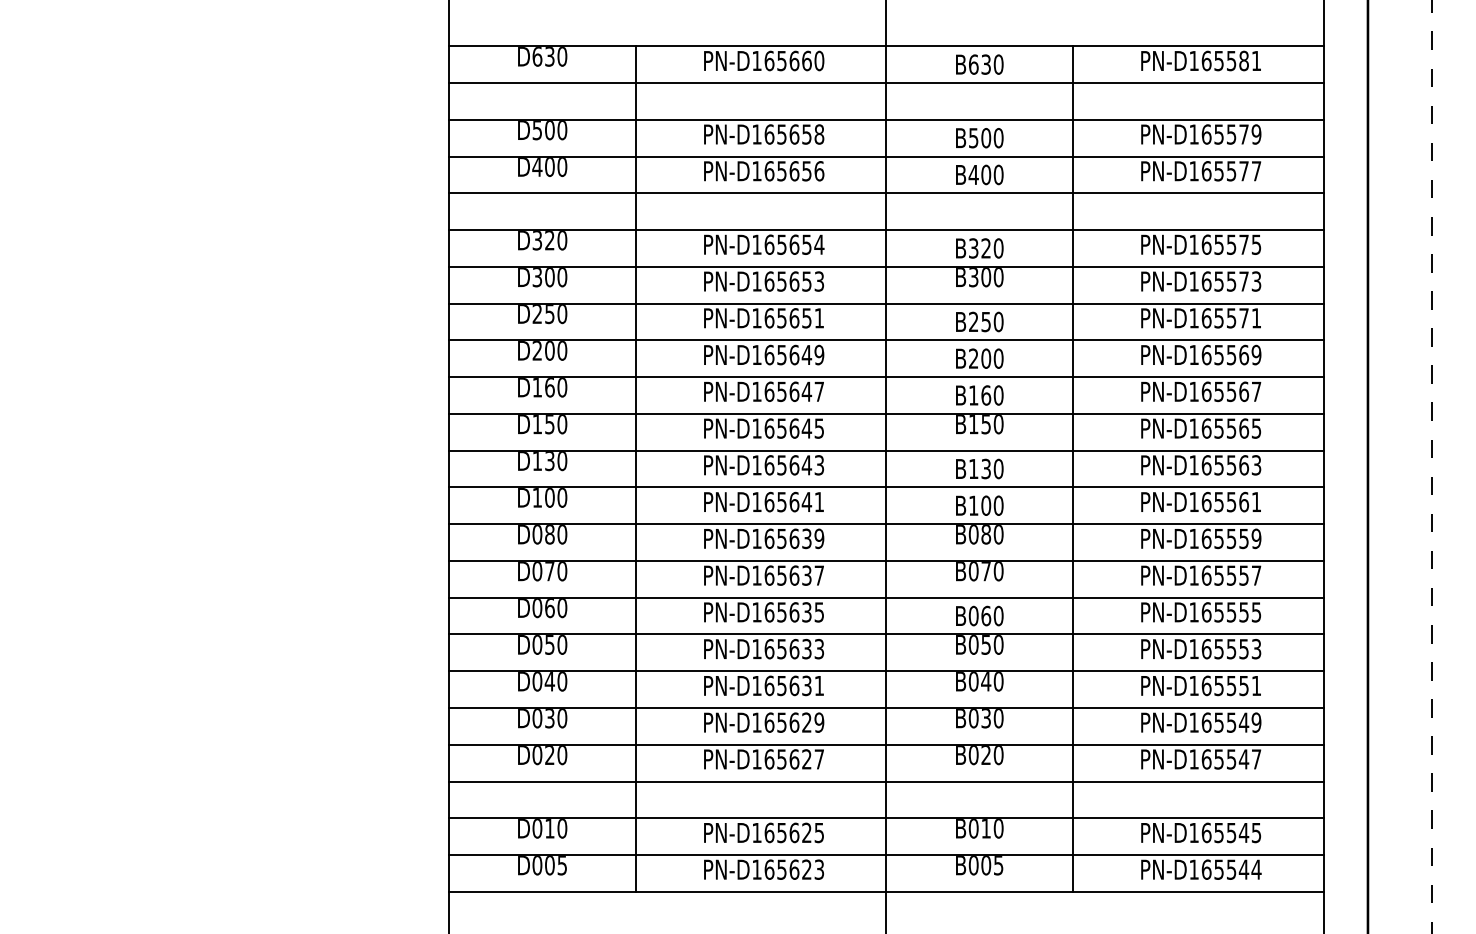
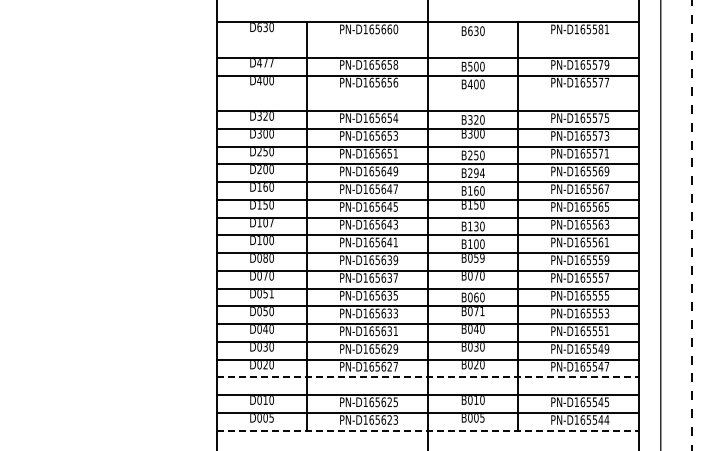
line: (884, 83) -> (427, 40), removed
text: (549, 131) -> (265, 63), D500 -> D477
line: (884, 193) -> (427, 93), removed
text: (992, 359) -> (479, 173), B200 -> B294
text: (555, 462) -> (268, 223), D130 -> D107
text: (992, 535) -> (479, 258), B080 -> B059
text: (555, 609) -> (268, 294), D060 -> D051
text: (992, 645) -> (479, 311), B050 -> B071
line: (887, 781) -> (428, 377), solid -> dashed
line: (887, 891) -> (428, 430), solid -> dashed

